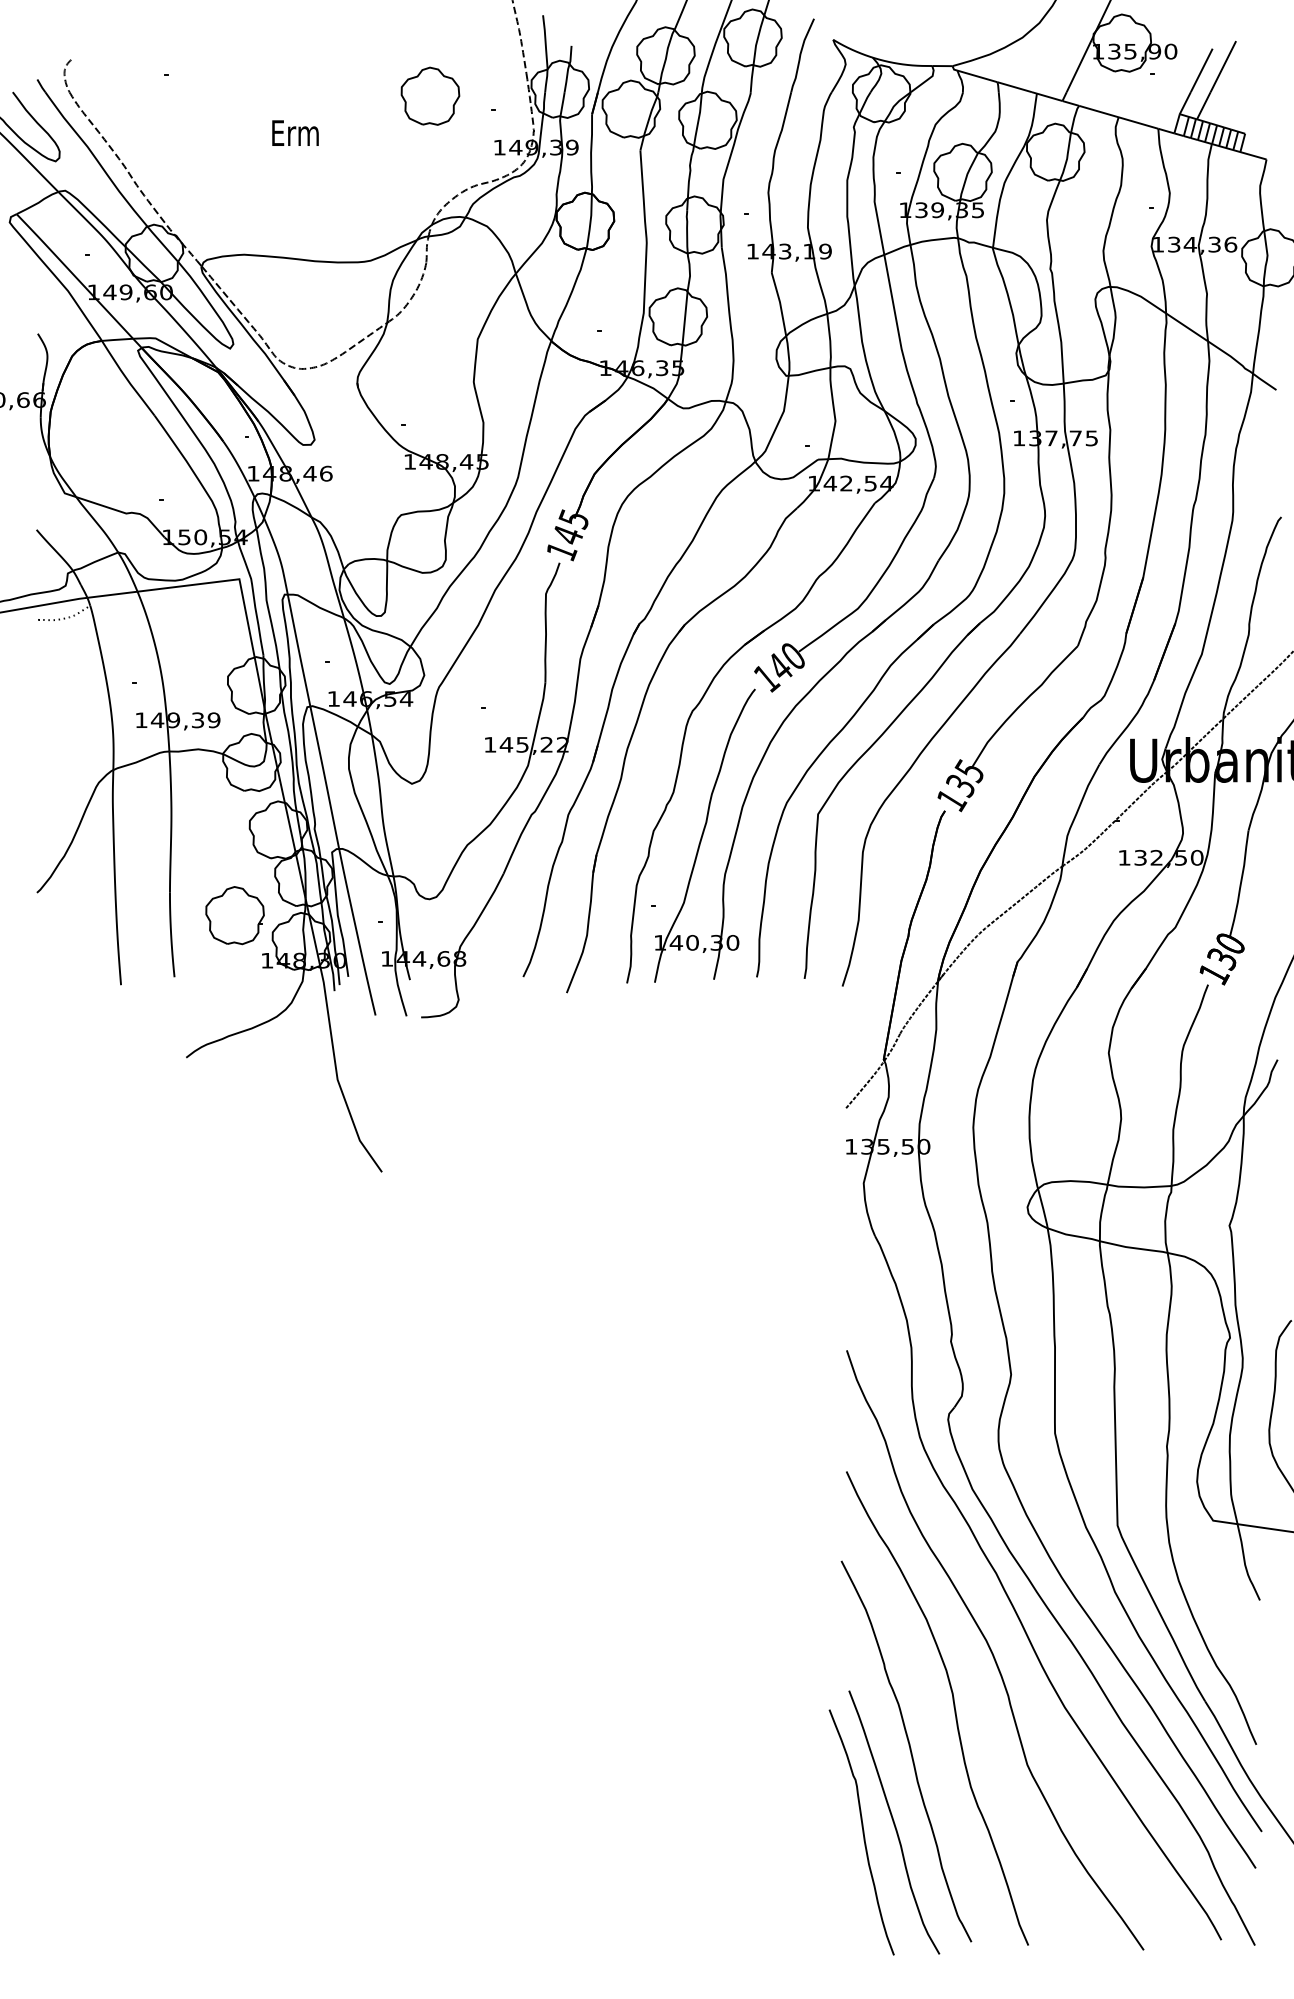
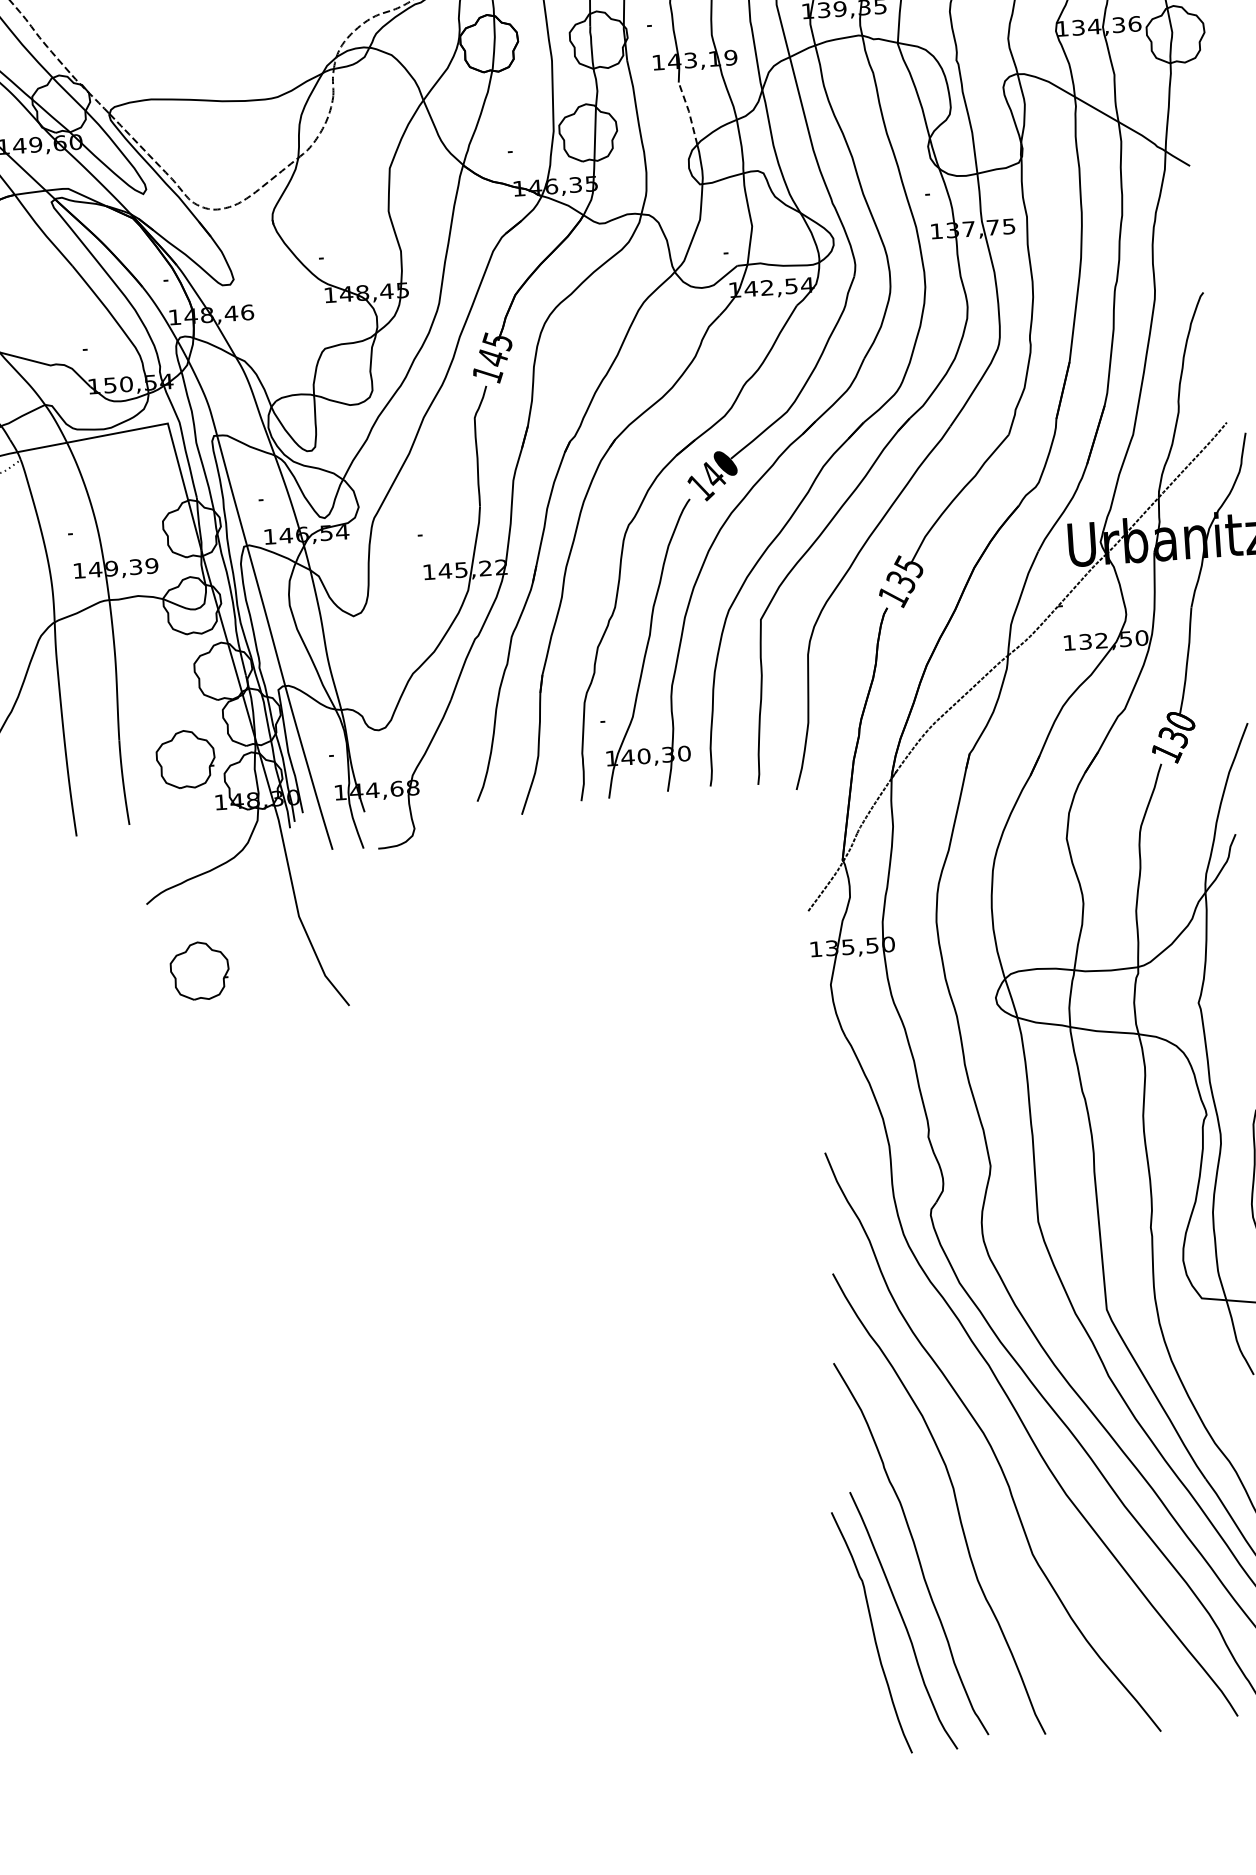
line: (780, 303) -> (689, 112), solid -> dashed
part: (234, 1127) -> (199, 970), added

